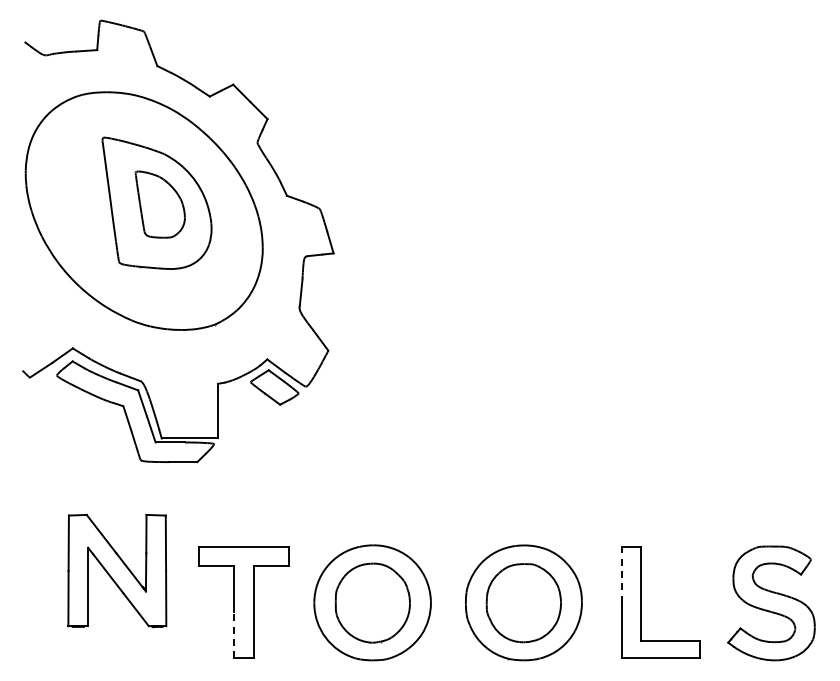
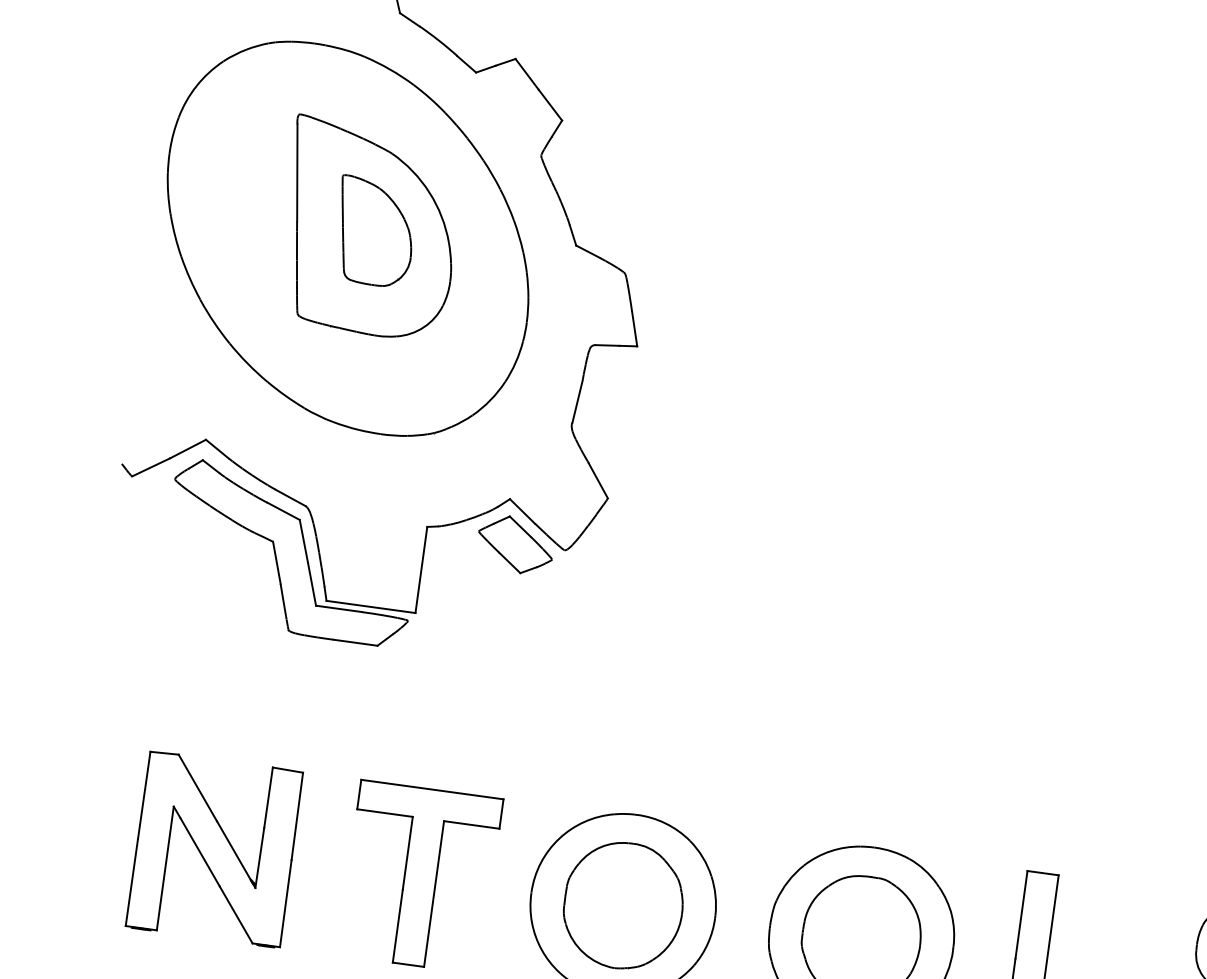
part: (117, 570) -> (215, 848), moved
line: (621, 574) -> (1021, 914), dashed -> solid
line: (233, 634) -> (397, 925), dashed -> solid

